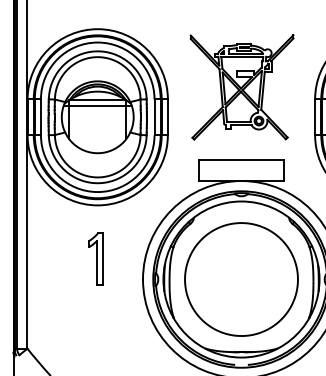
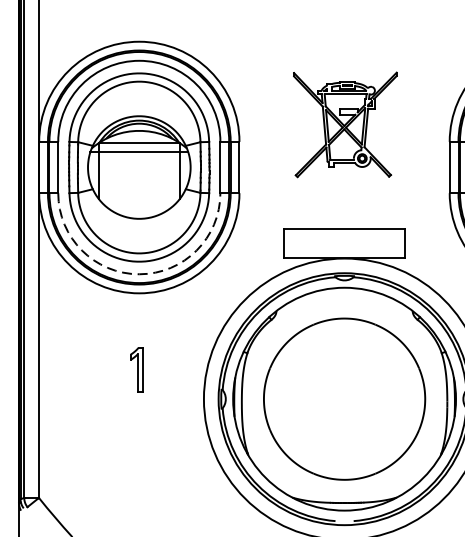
part: (241, 87) -> (344, 124), size x0.7
arc: (97, 192) -> (138, 274), solid -> dashed
part: (95, 258) -> (136, 369), size x0.6

